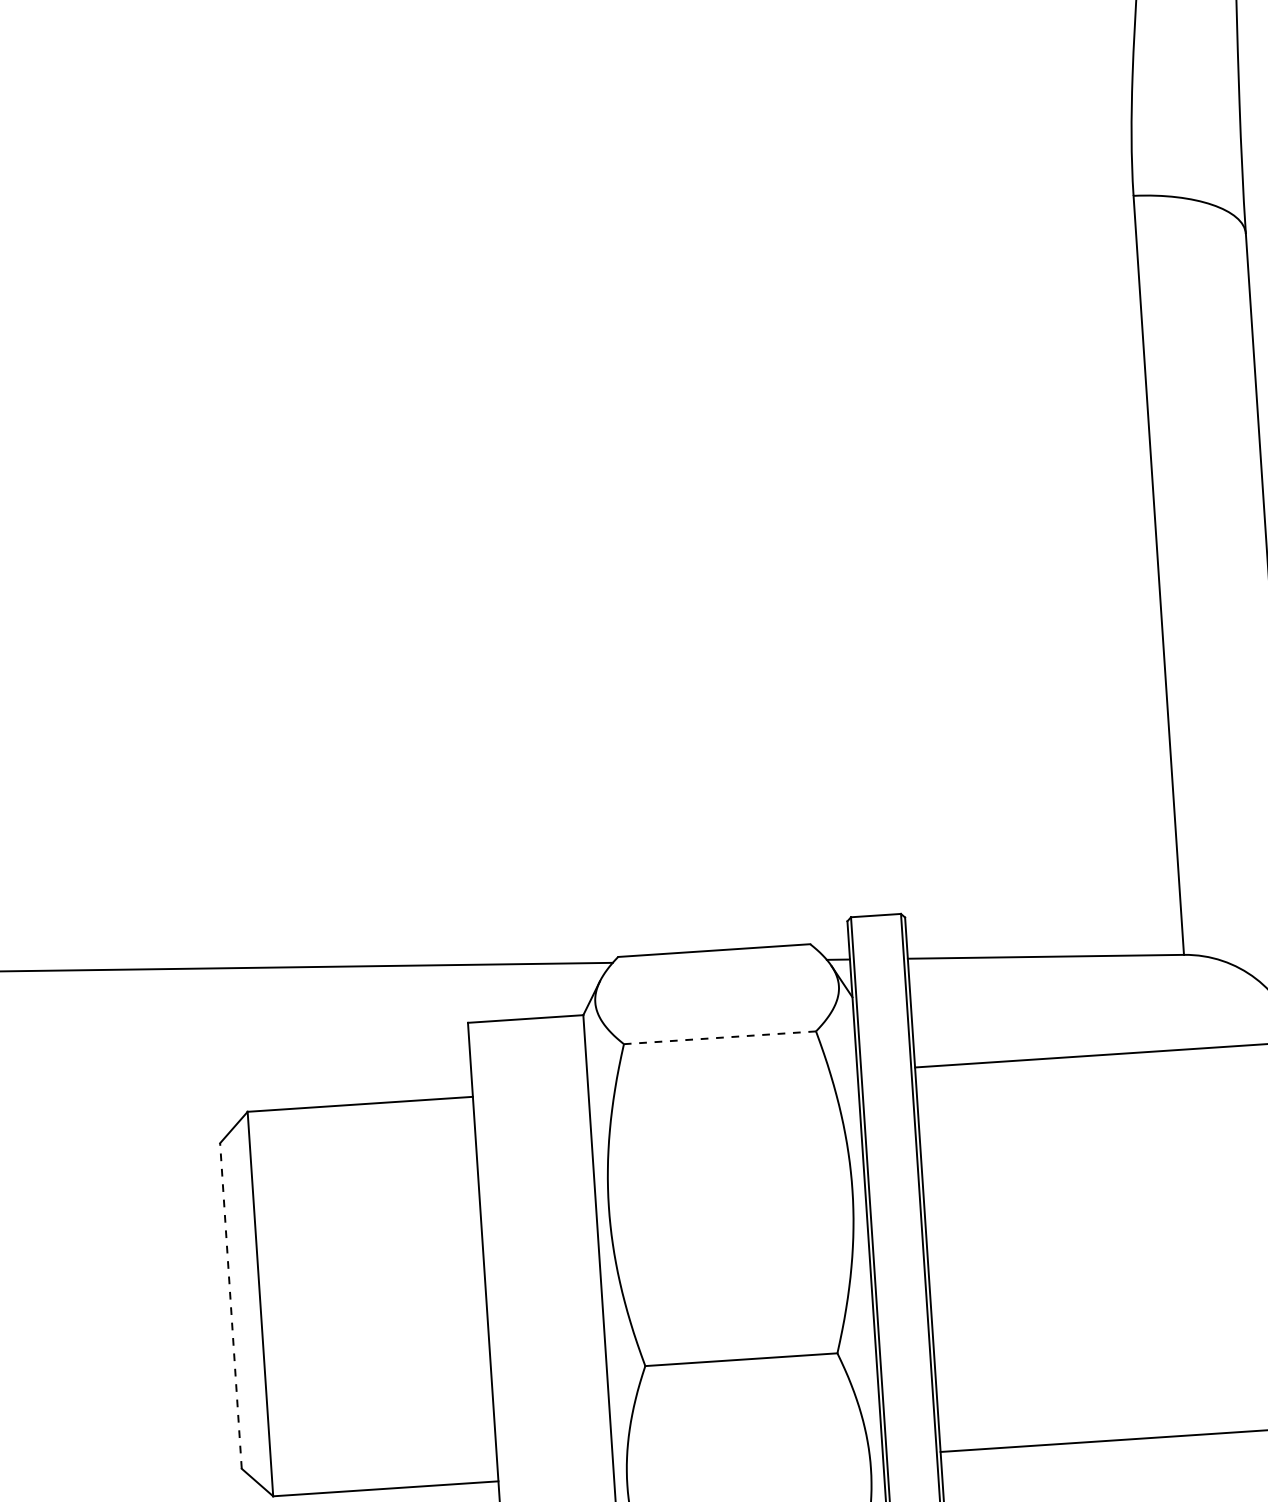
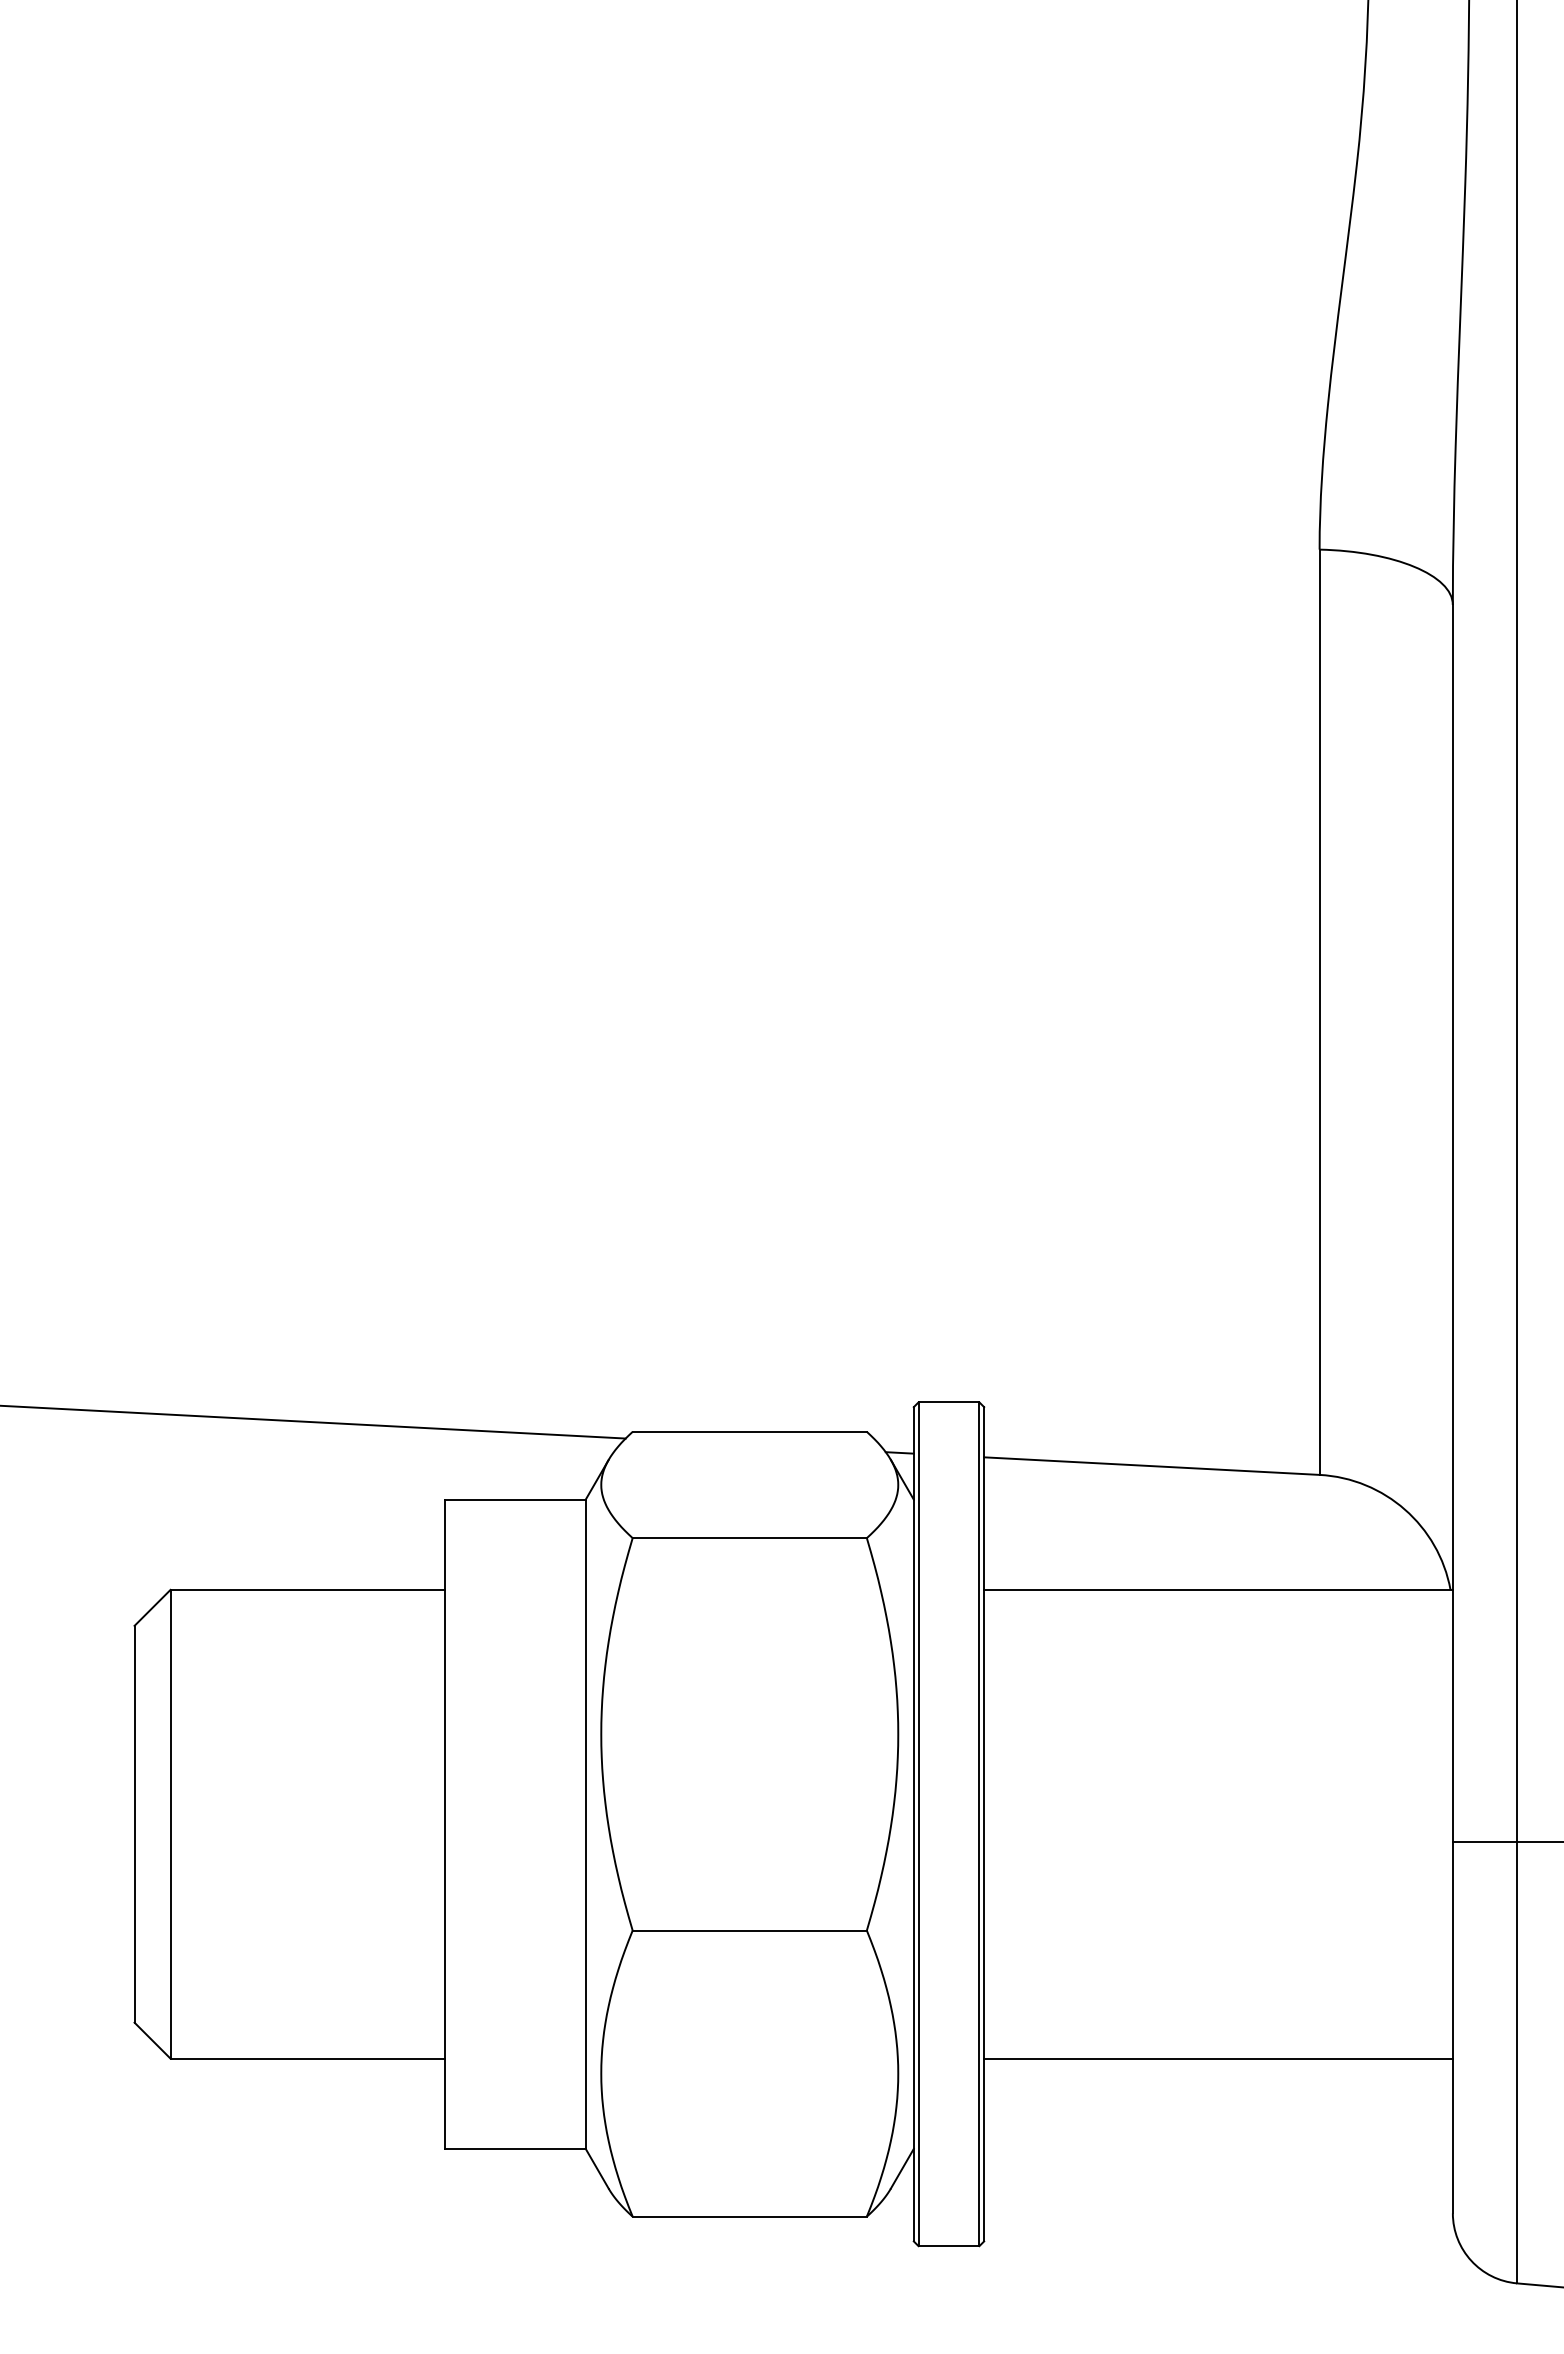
line: (719, 1038) -> (749, 1538), dashed -> solid
line: (230, 1305) -> (134, 1823), dashed -> solid

